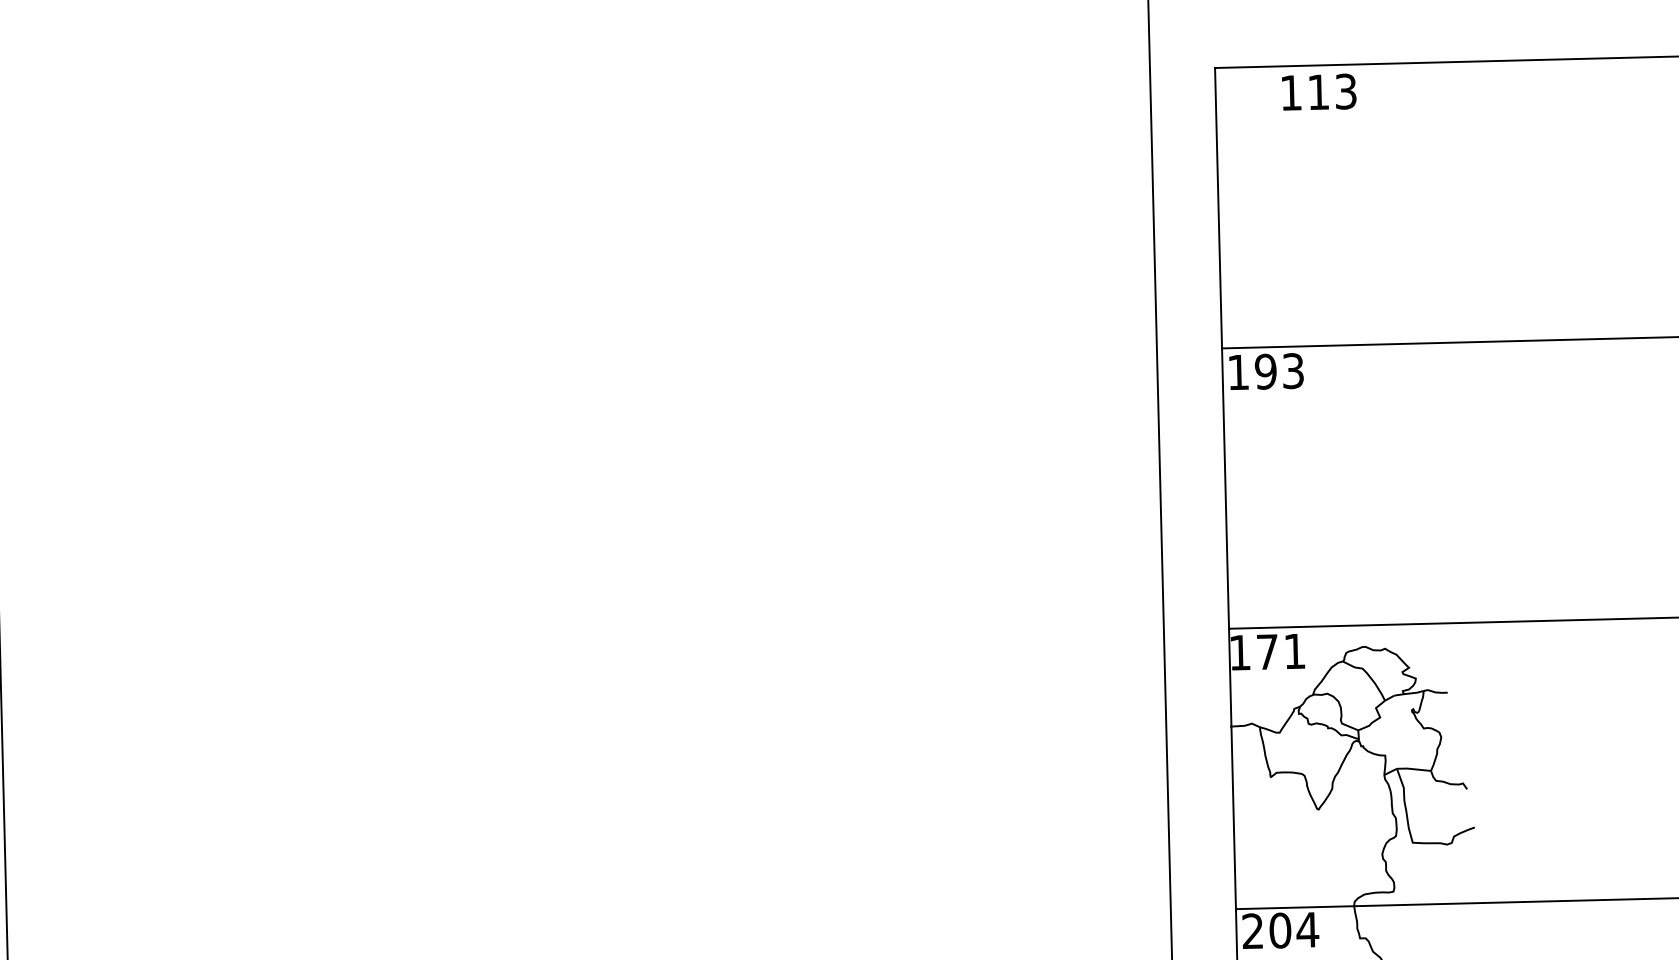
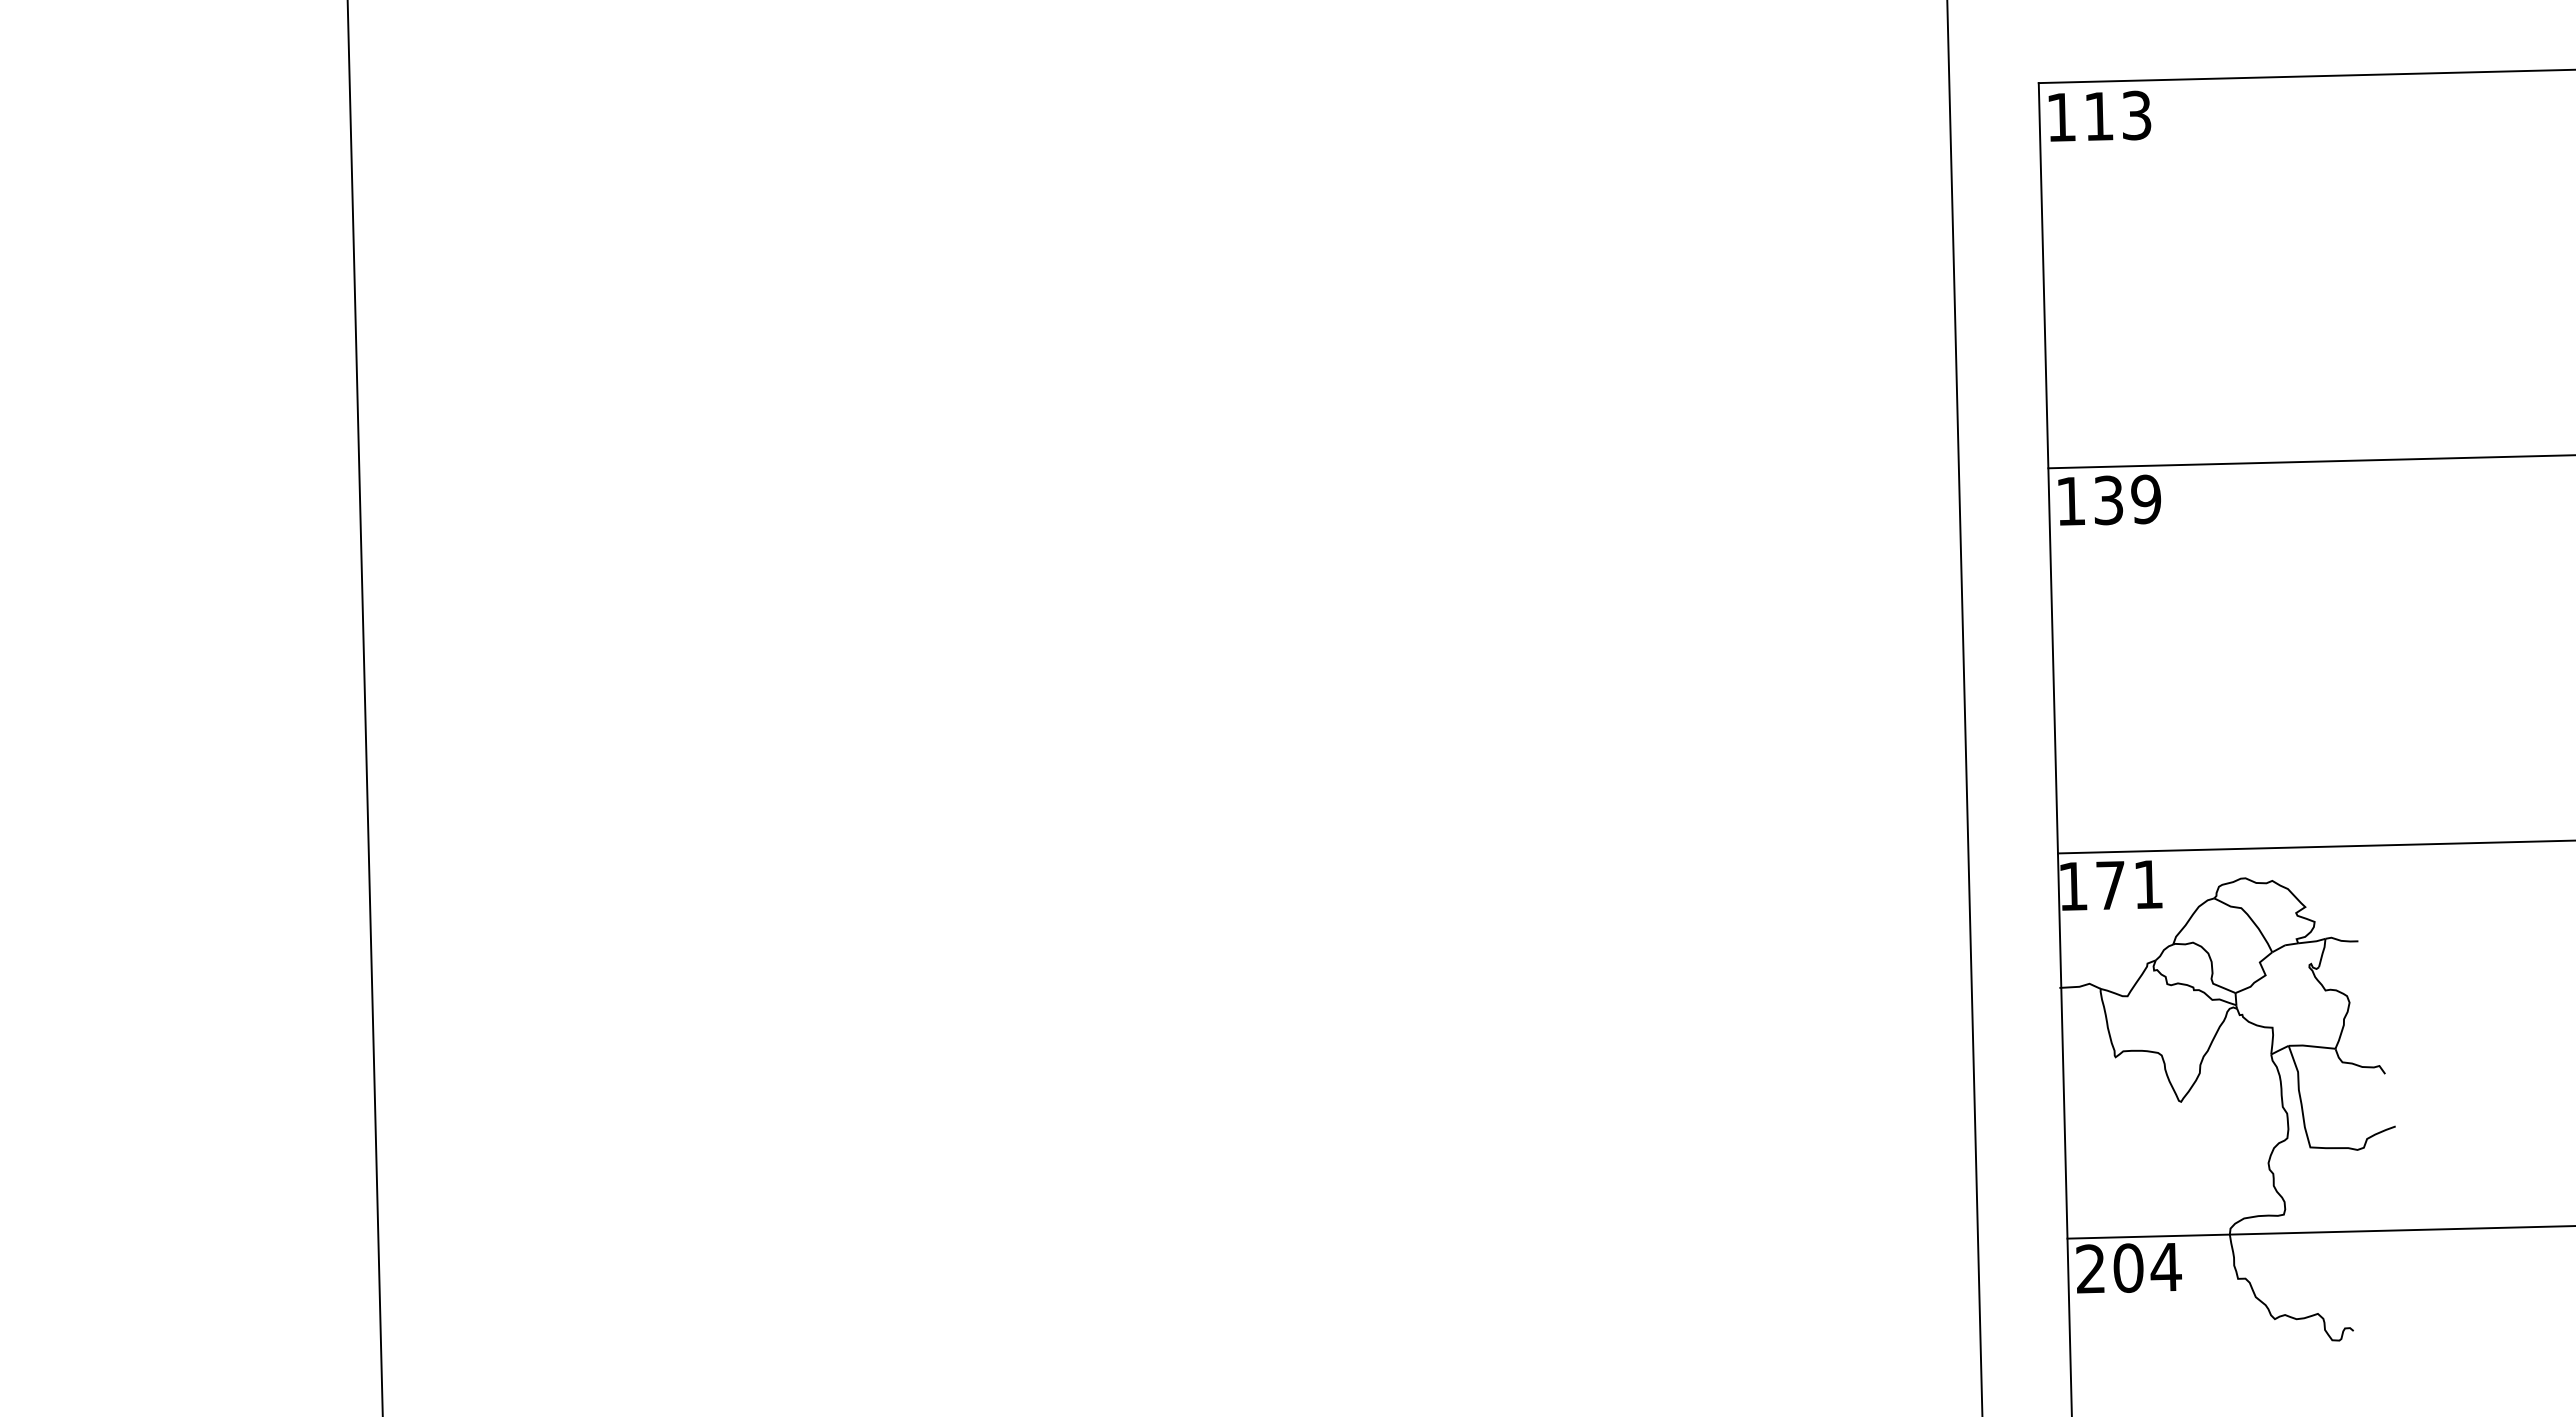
text: (1318, 91) -> (2099, 115), moved
text: (1278, 371) -> (2126, 499), 193 -> 139

